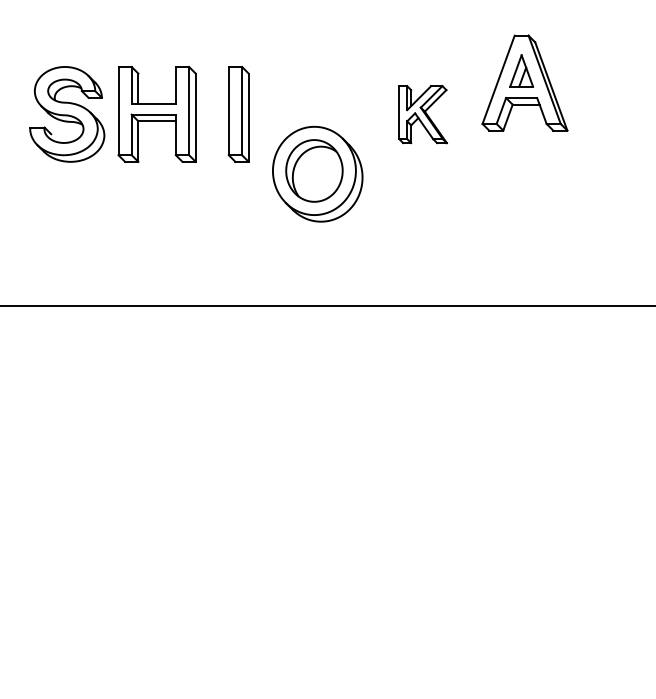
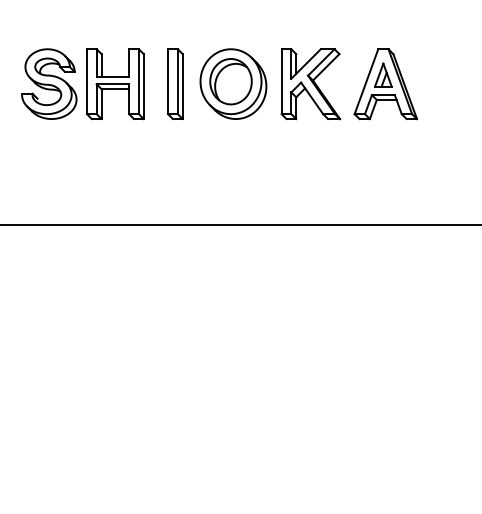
part: (524, 83) -> (385, 84), moved
part: (422, 114) -> (310, 84), size x1.67
part: (317, 173) -> (233, 83), moved

